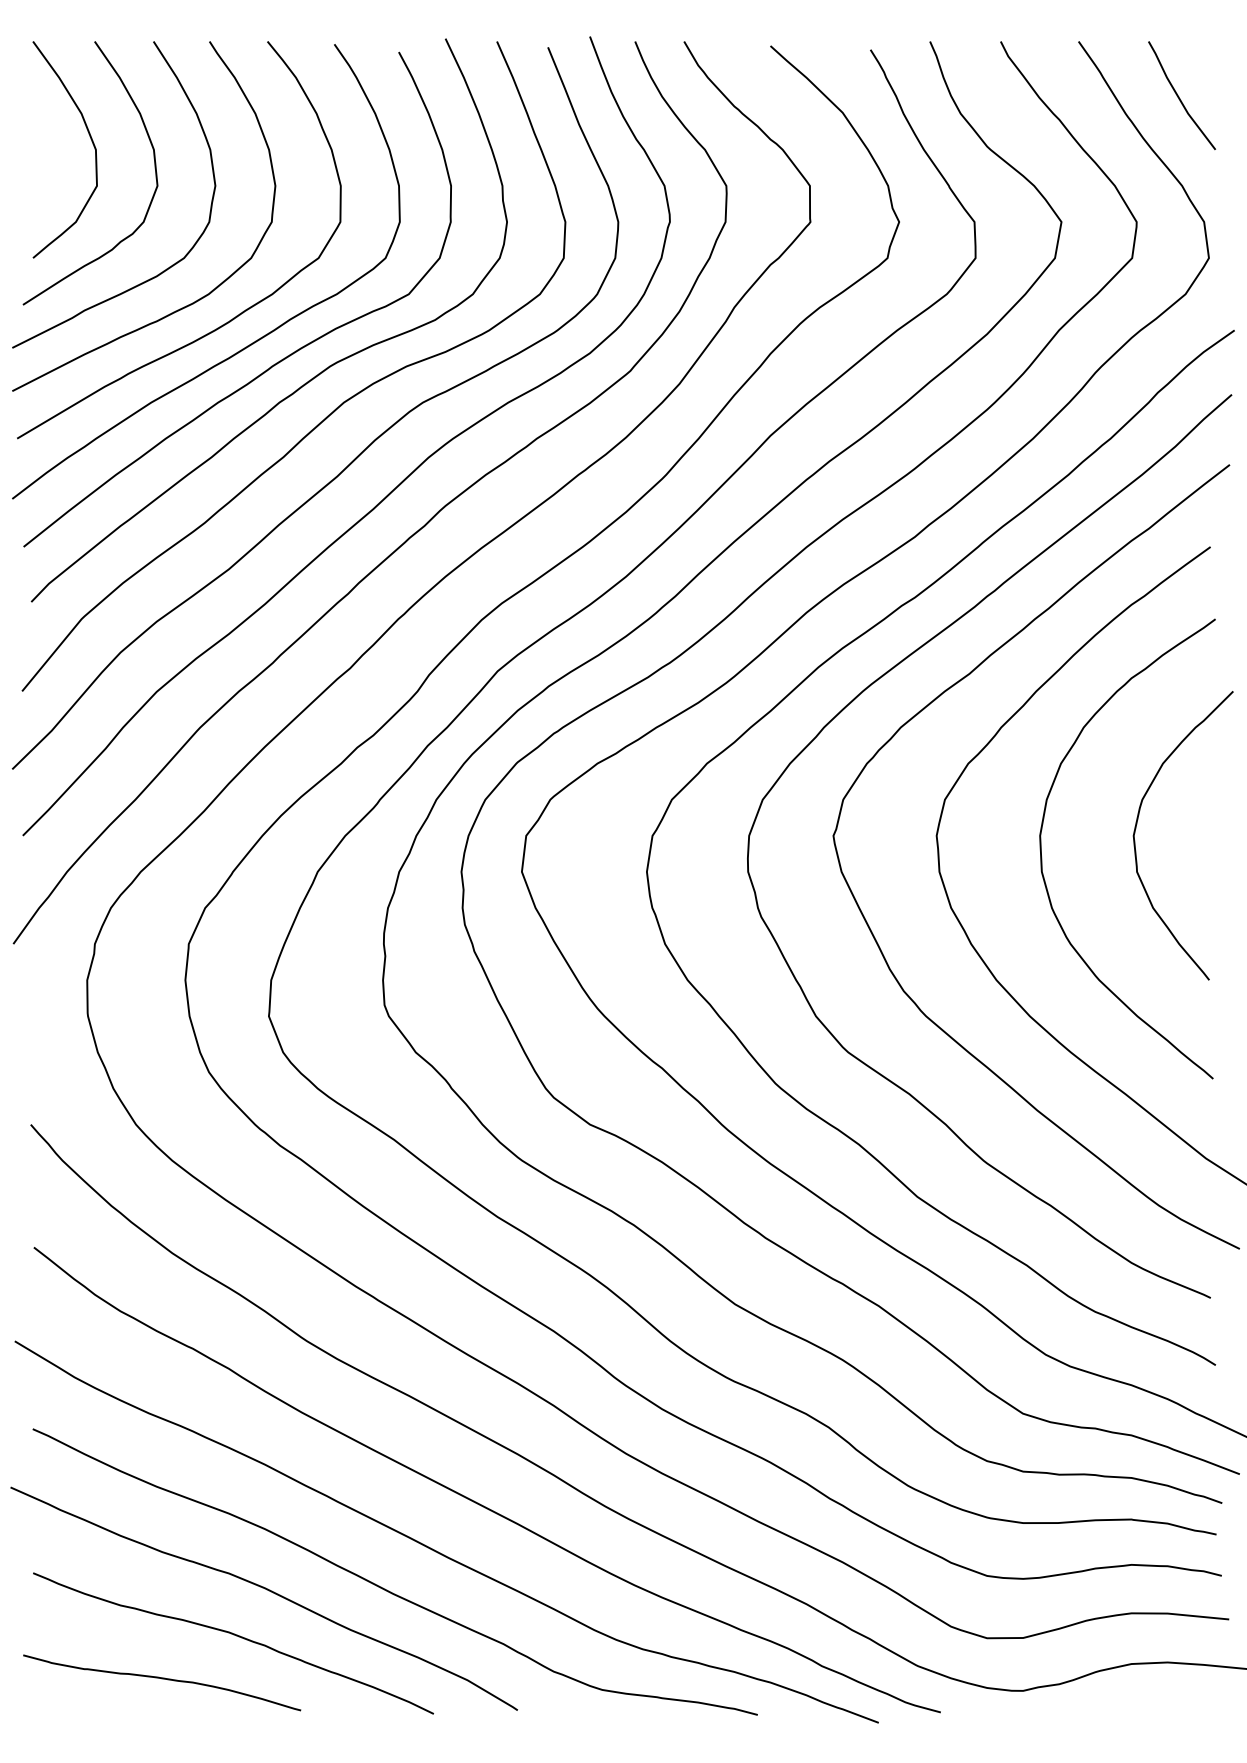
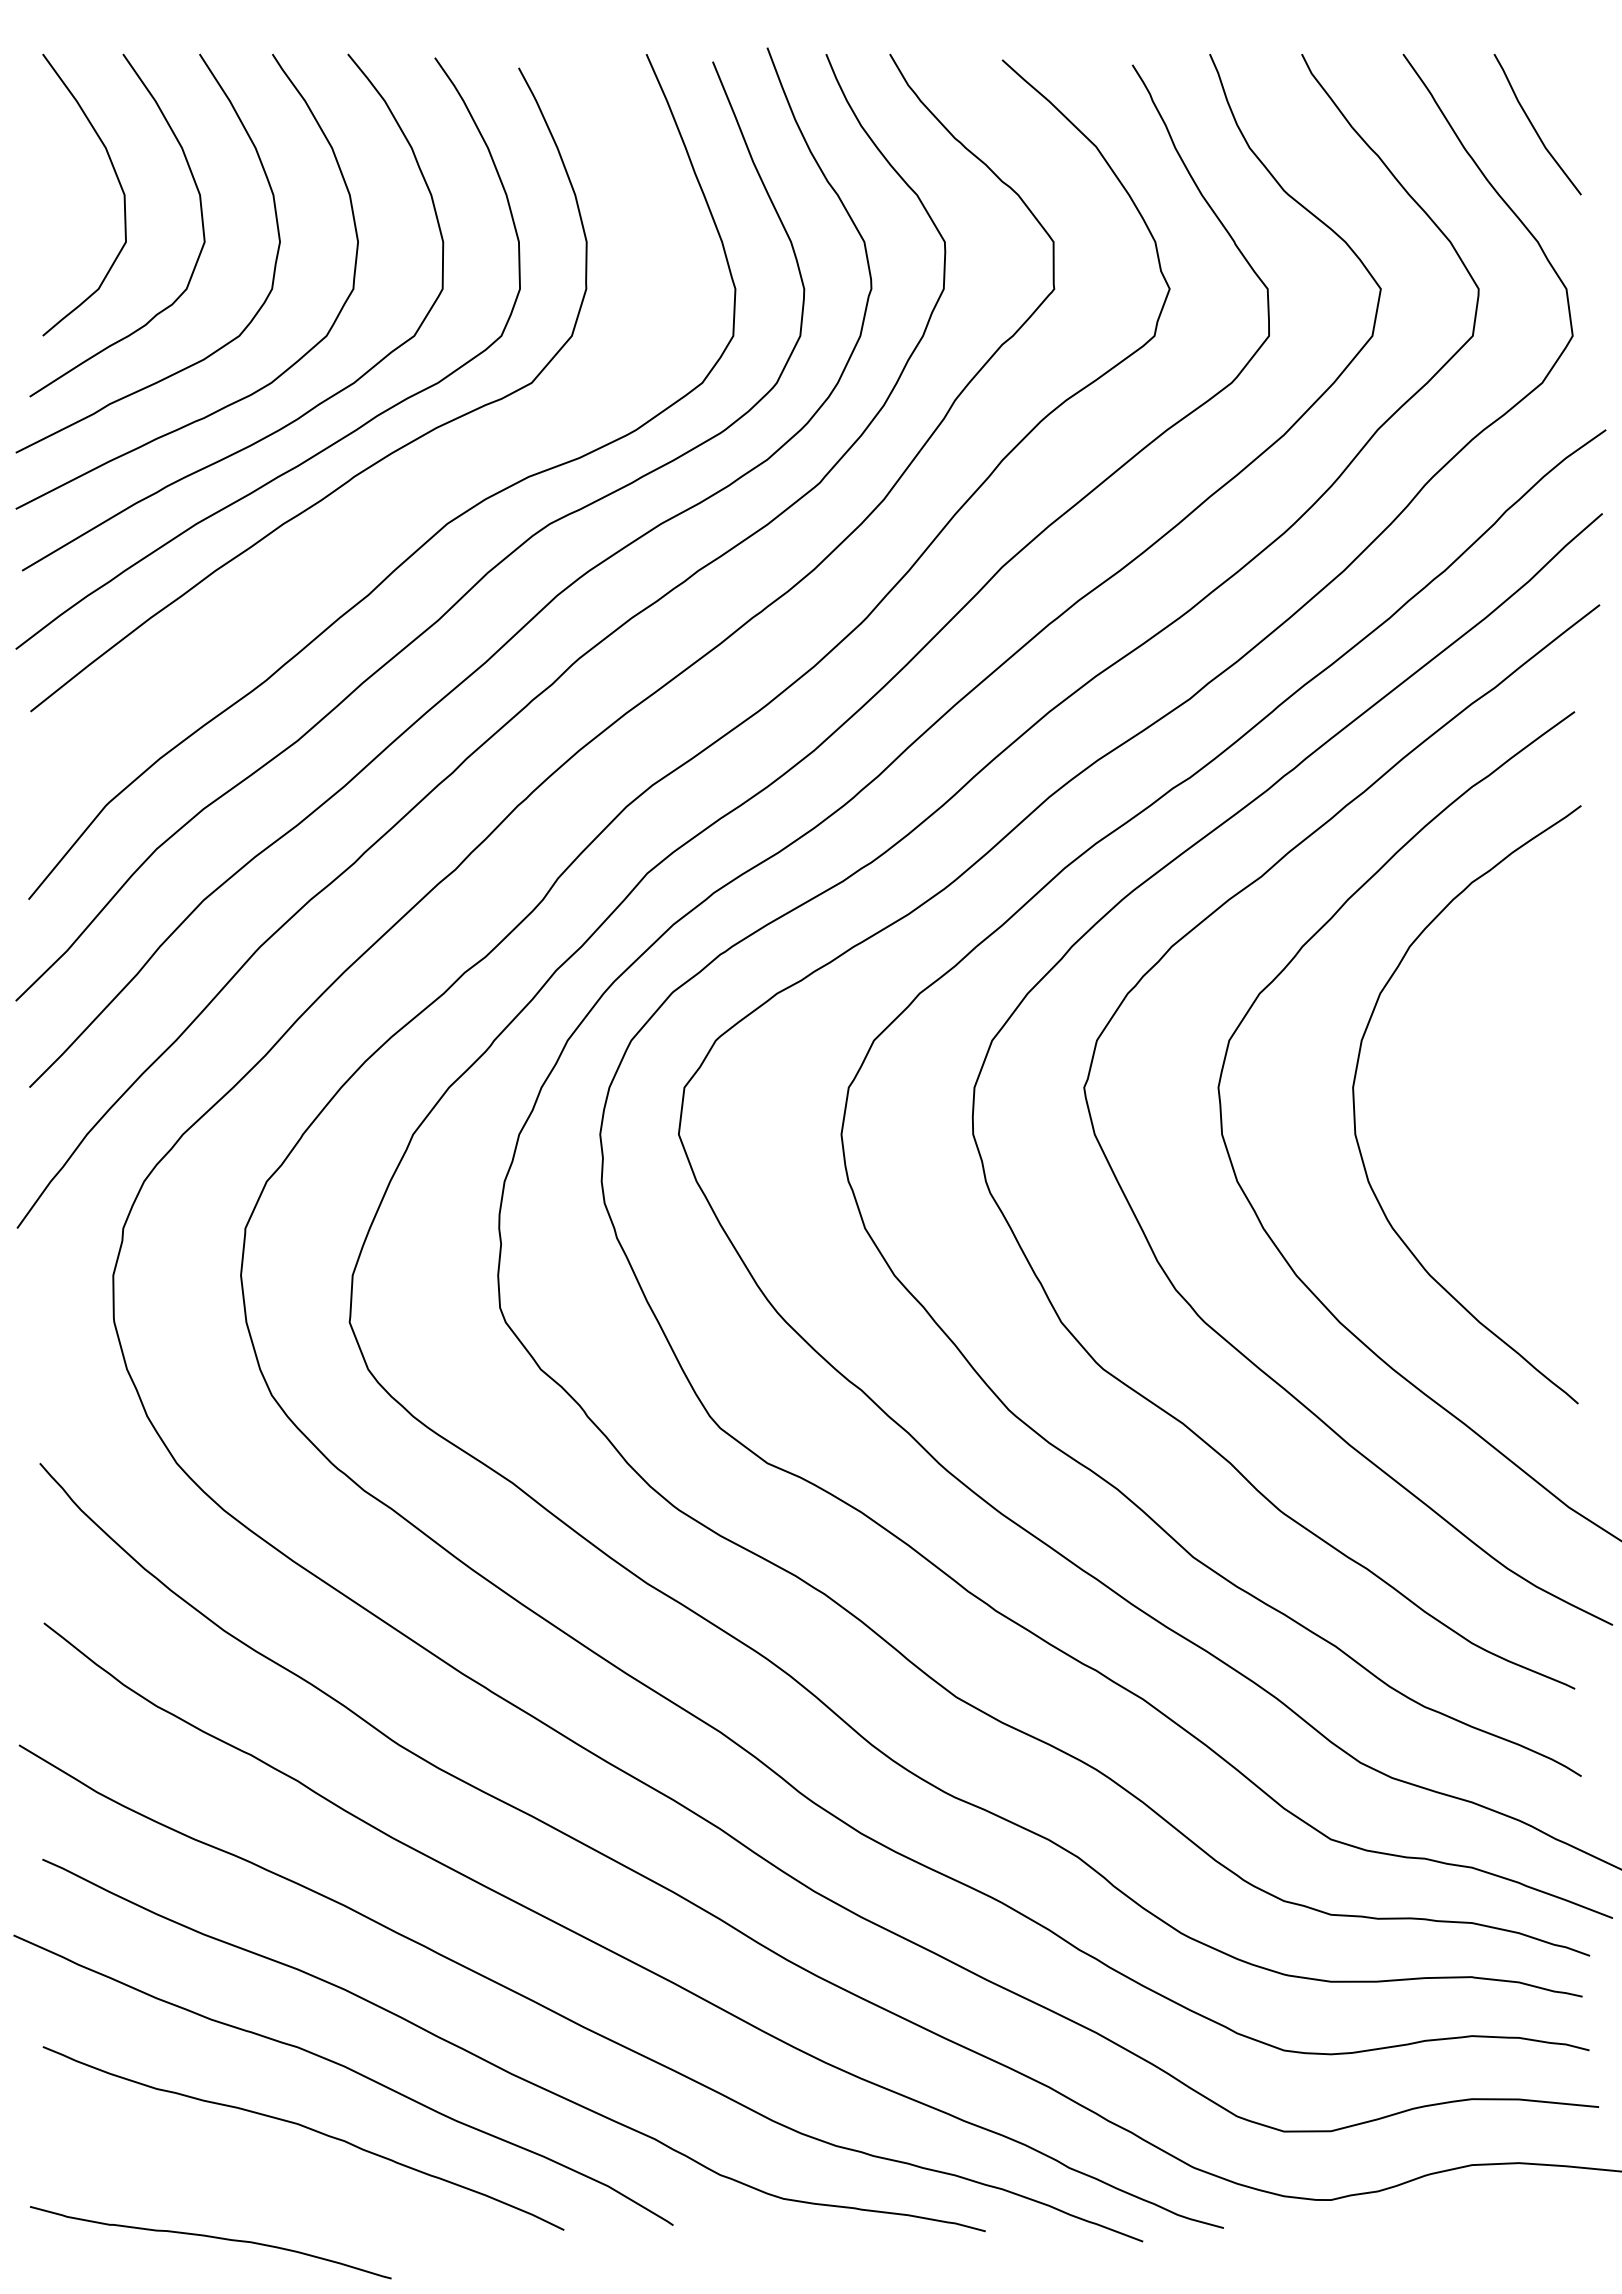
curve: (311, 378) -> (405, 492), removed
curve: (1137, 824) -> (1479, 1072), removed
curve: (161, 1678) -> (210, 2237), moved

